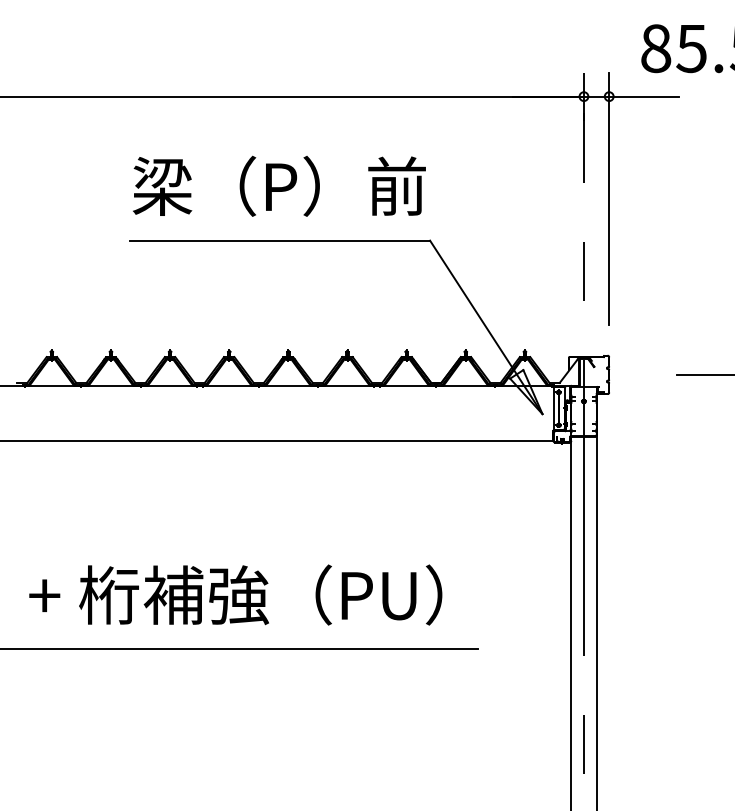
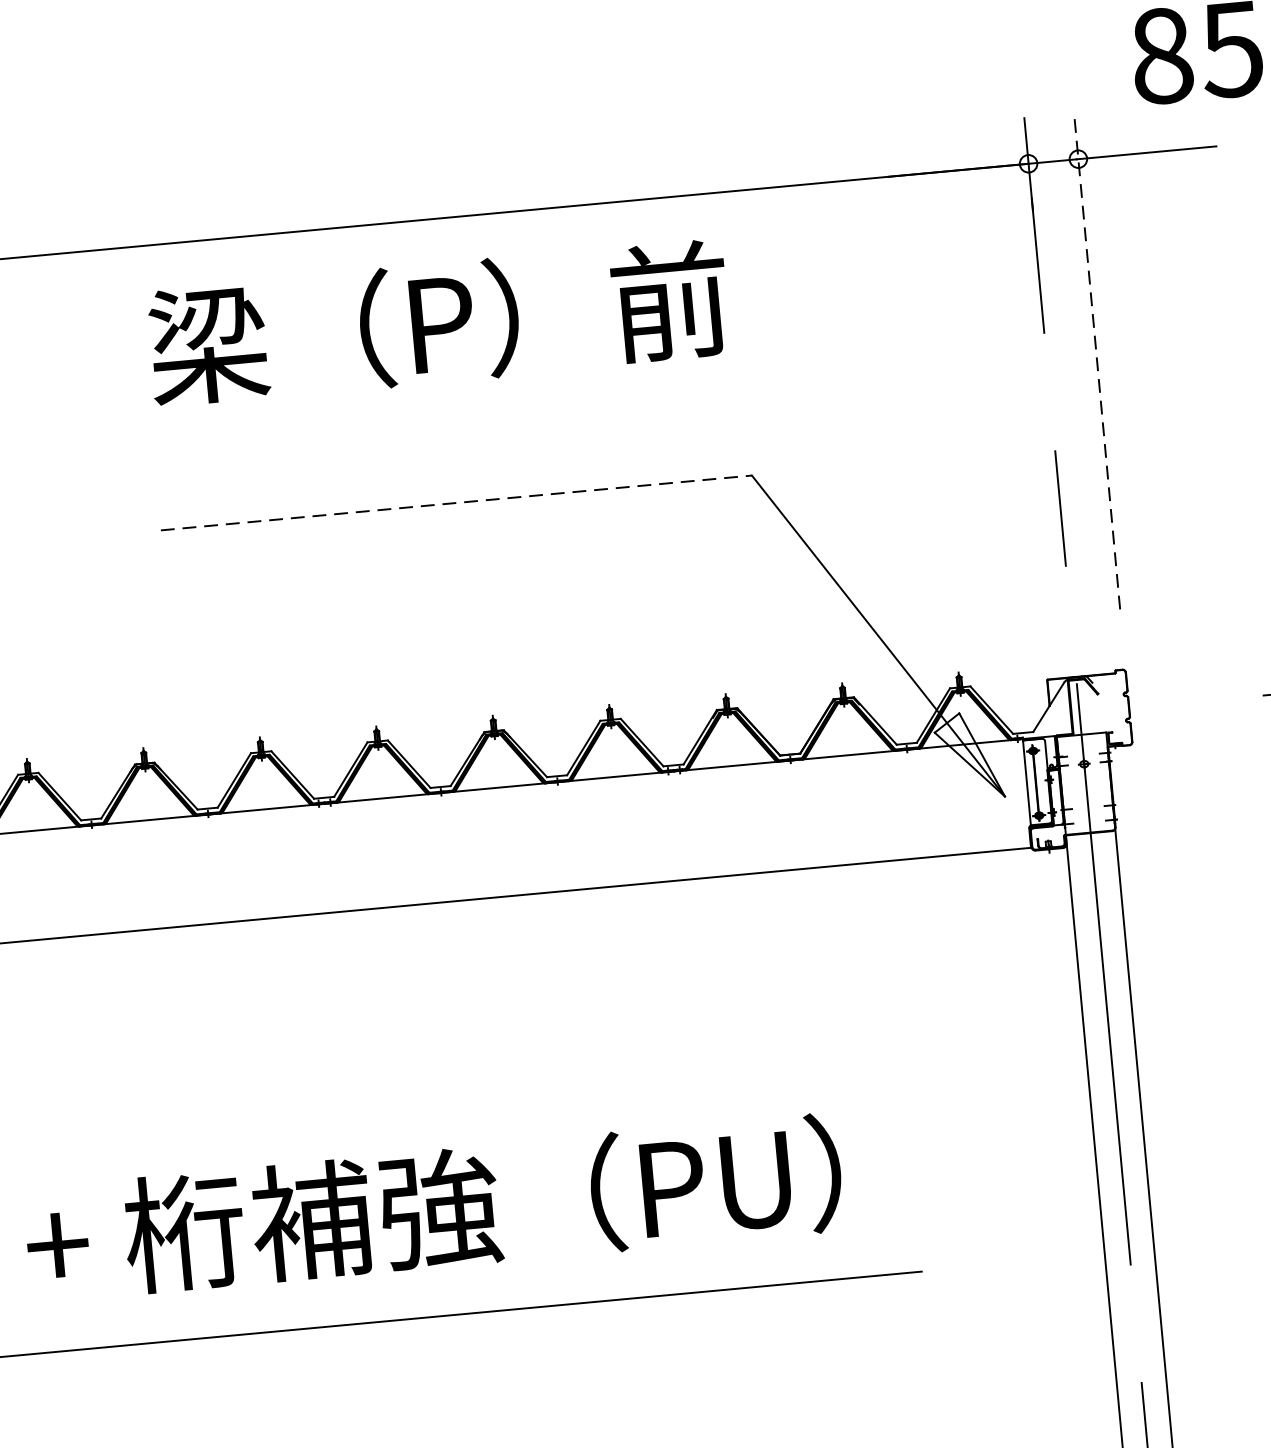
text: (279, 185) -> (438, 321), moved
line: (609, 198) -> (1097, 359), solid -> dashed
line: (280, 240) -> (457, 502), solid -> dashed

